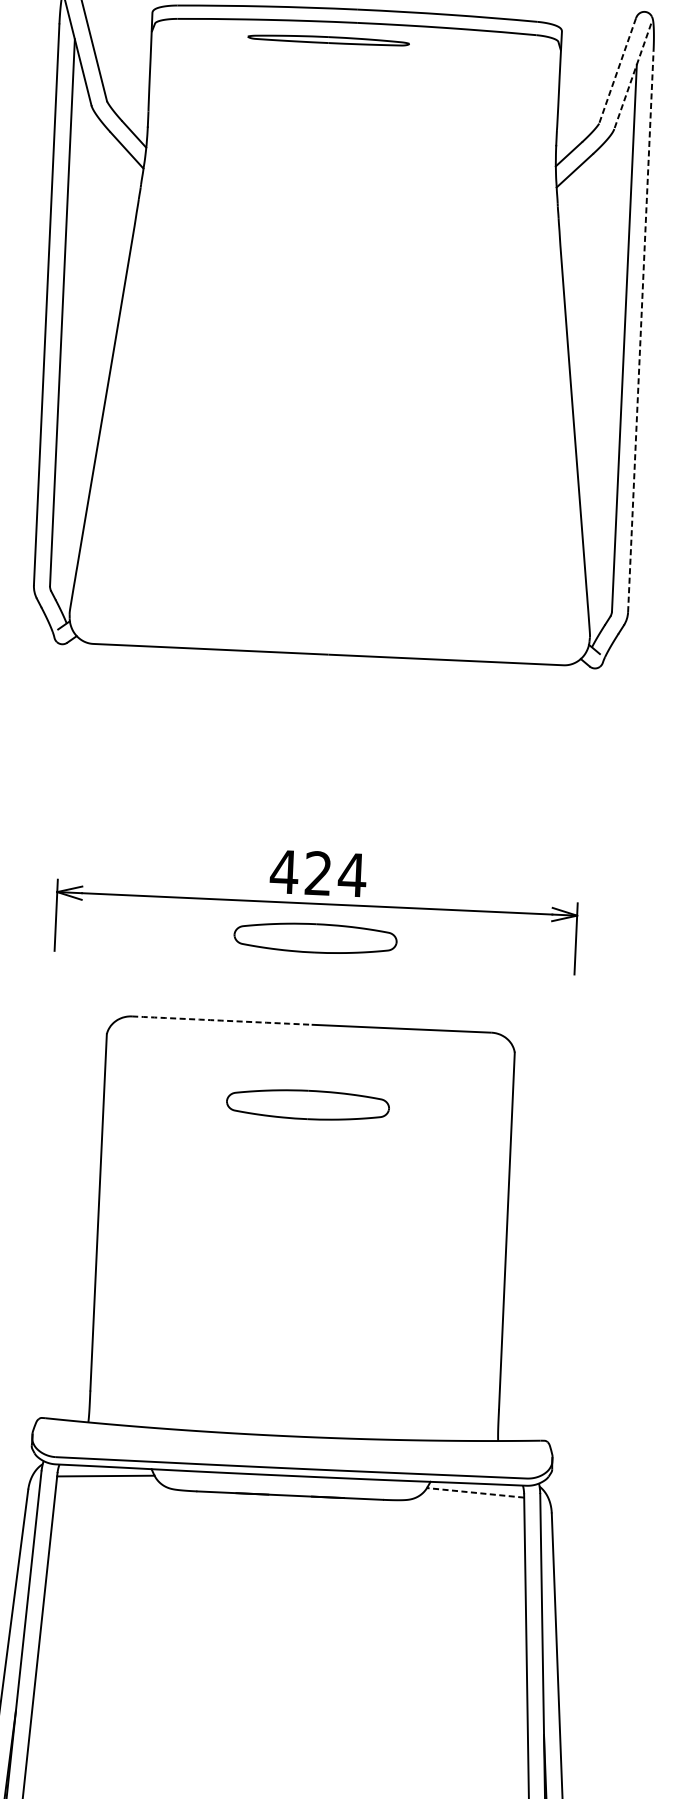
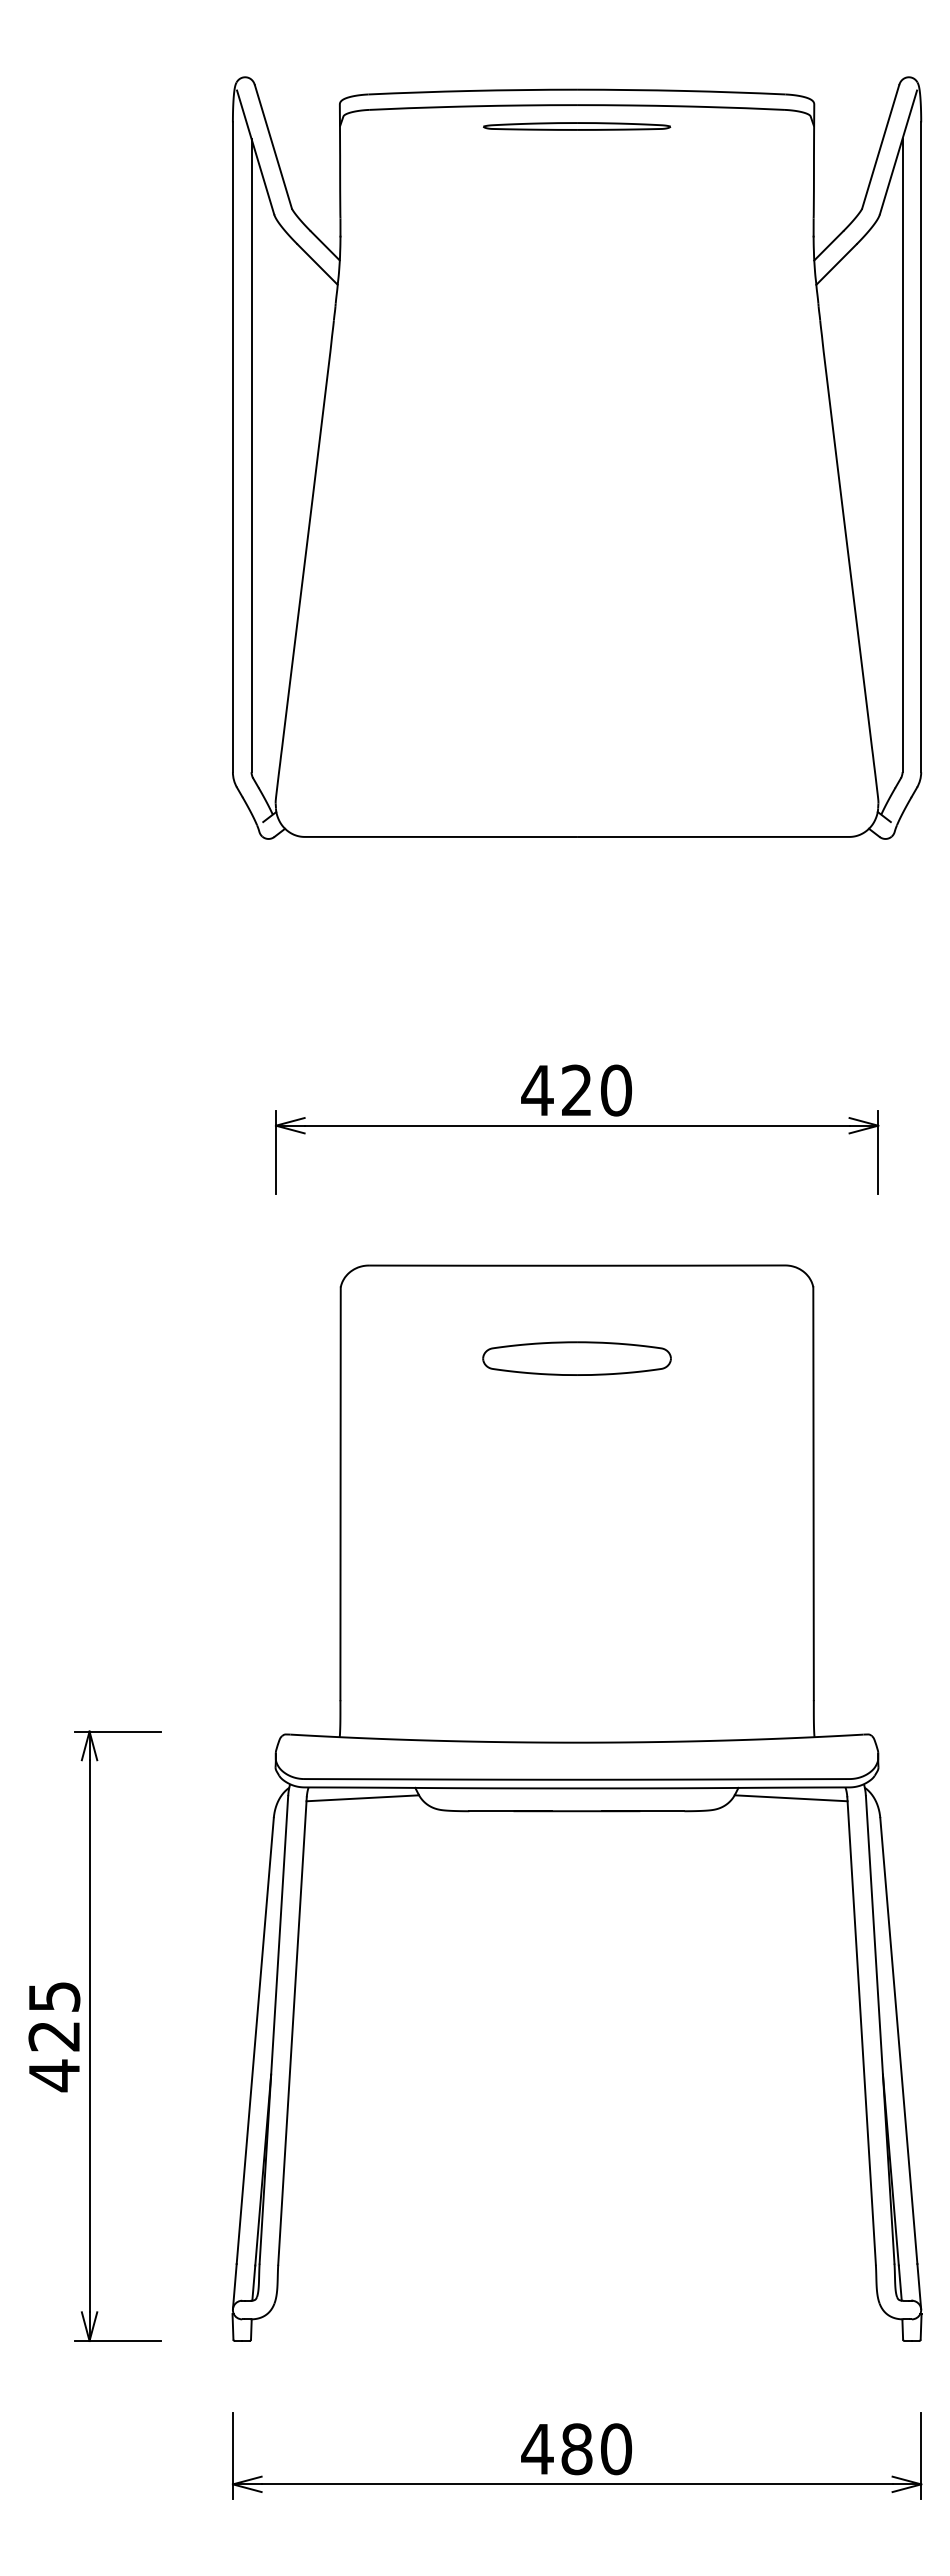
part: (329, 40) -> (577, 126), moved
line: (617, 71) -> (880, 147), dashed -> solid
line: (632, 76) -> (898, 152), dashed -> solid
line: (641, 331) -> (921, 447), dashed -> solid
text: (351, 874) -> (615, 1090), 424 -> 420
part: (315, 938) -> (576, 1165), removed
arc: (222, 1020) -> (473, 1265), dashed -> solid
line: (475, 1493) -> (790, 1798), dashed -> solid

